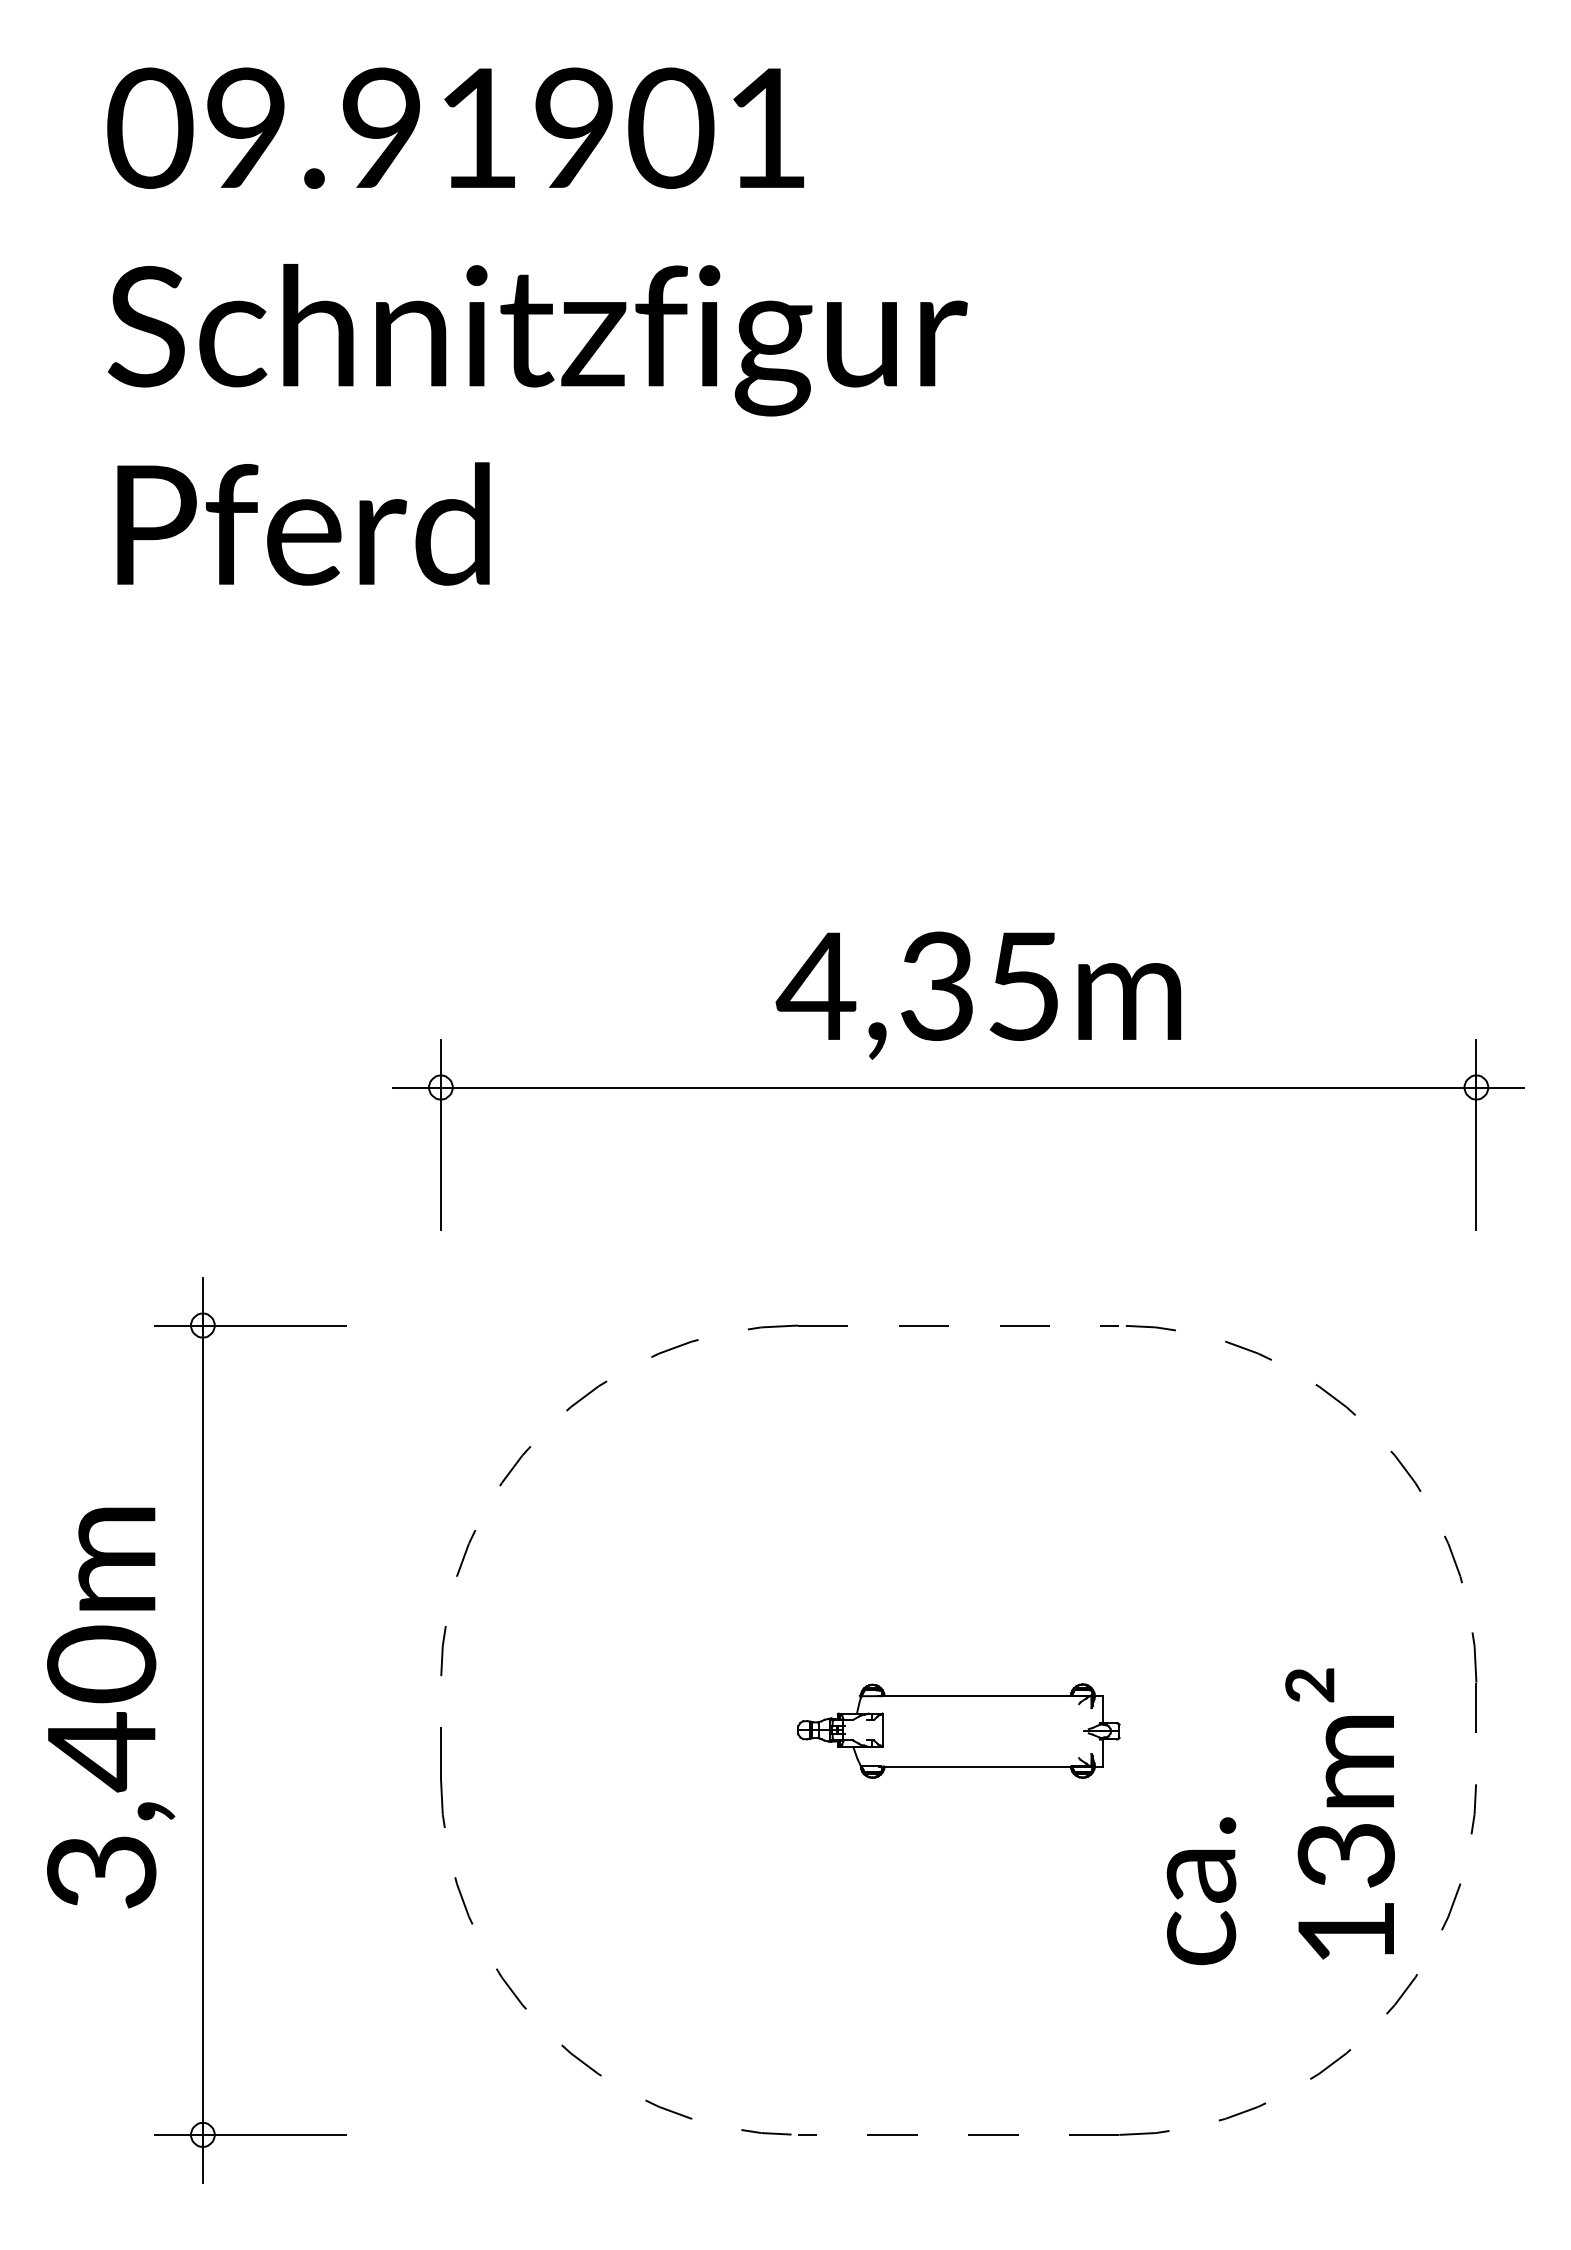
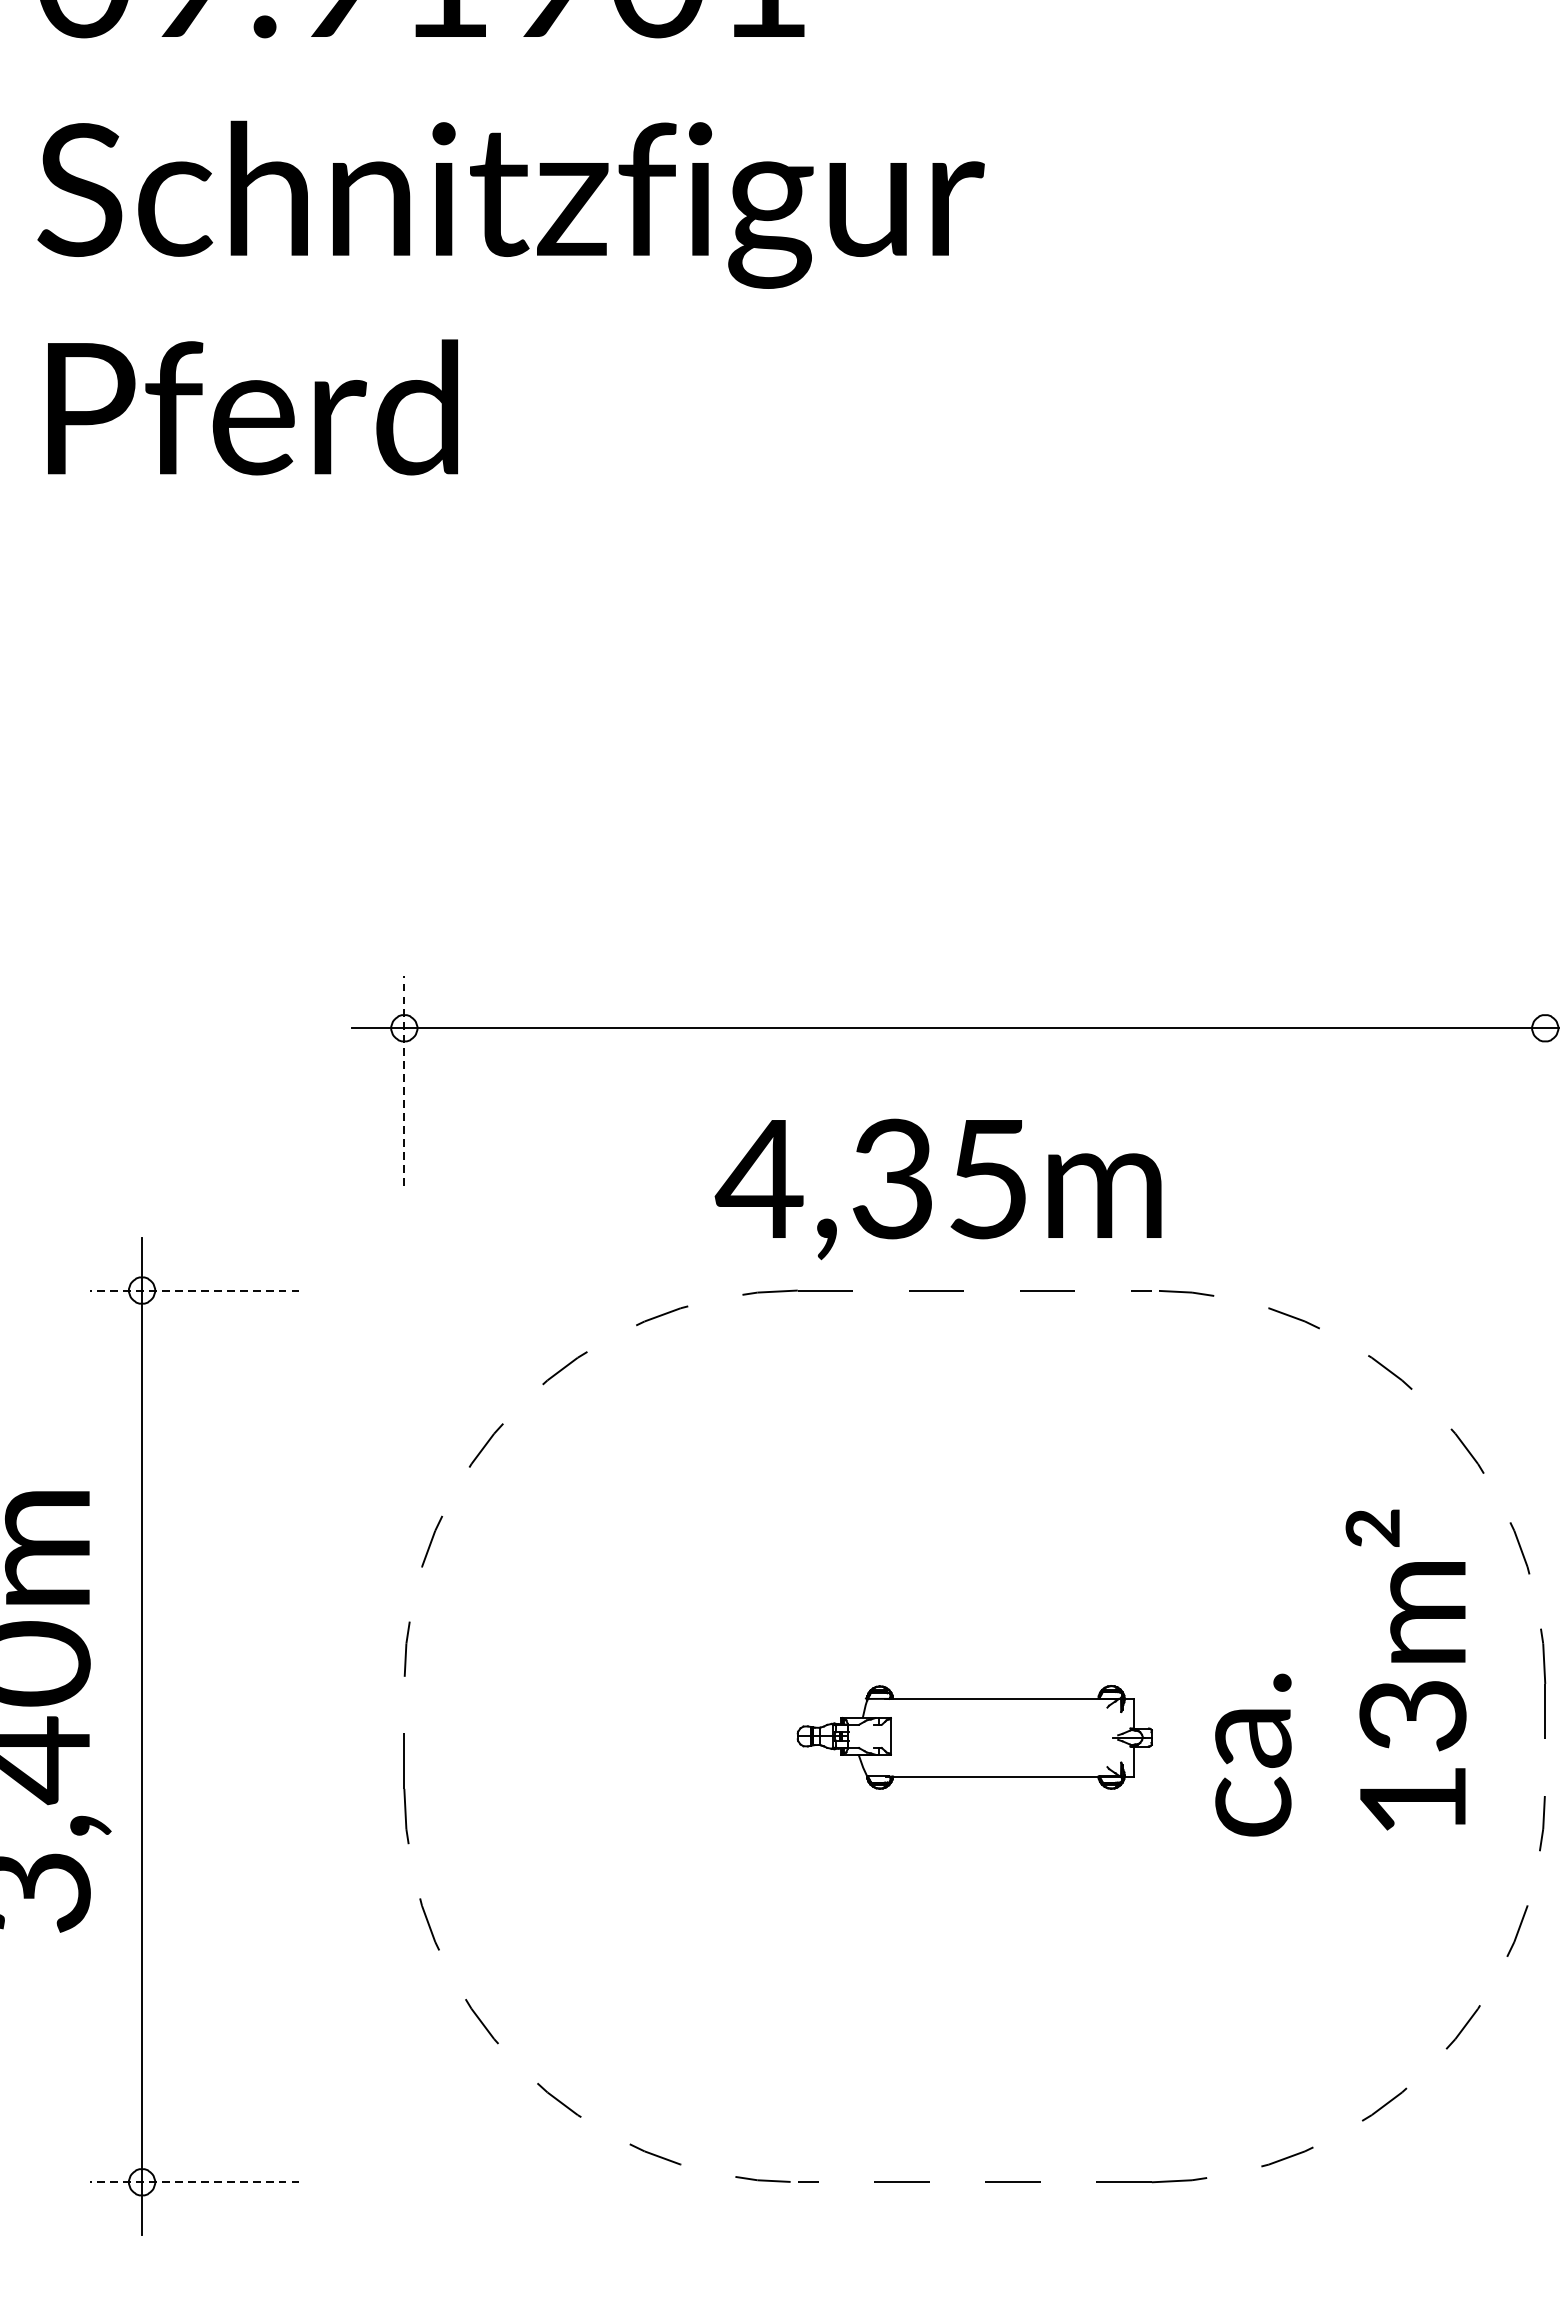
text: (978, 995) -> (938, 1189), moved
line: (440, 1134) -> (403, 1080), solid -> dashed
line: (1476, 1134) -> (1545, 1080), removed
line: (250, 1325) -> (194, 1290), solid -> dashed
text: (1280, 1816) -> (1340, 1672), moved
line: (250, 2134) -> (194, 2181), solid -> dashed

